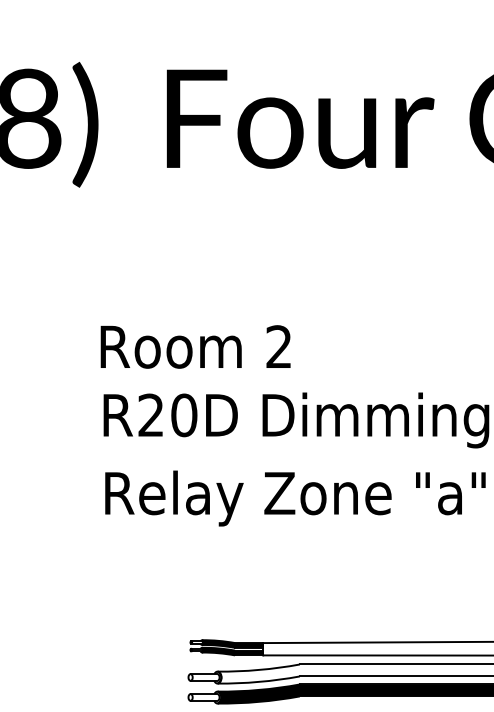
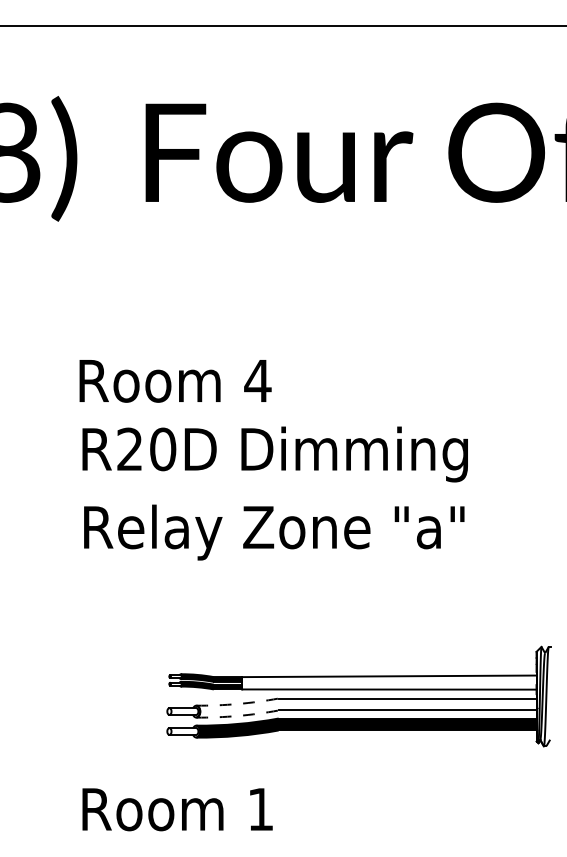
text: (278, 346) -> (257, 380), 2 -> 4
arc: (258, 670) -> (237, 704), solid -> dashed
arc: (258, 681) -> (237, 715), solid -> dashed

